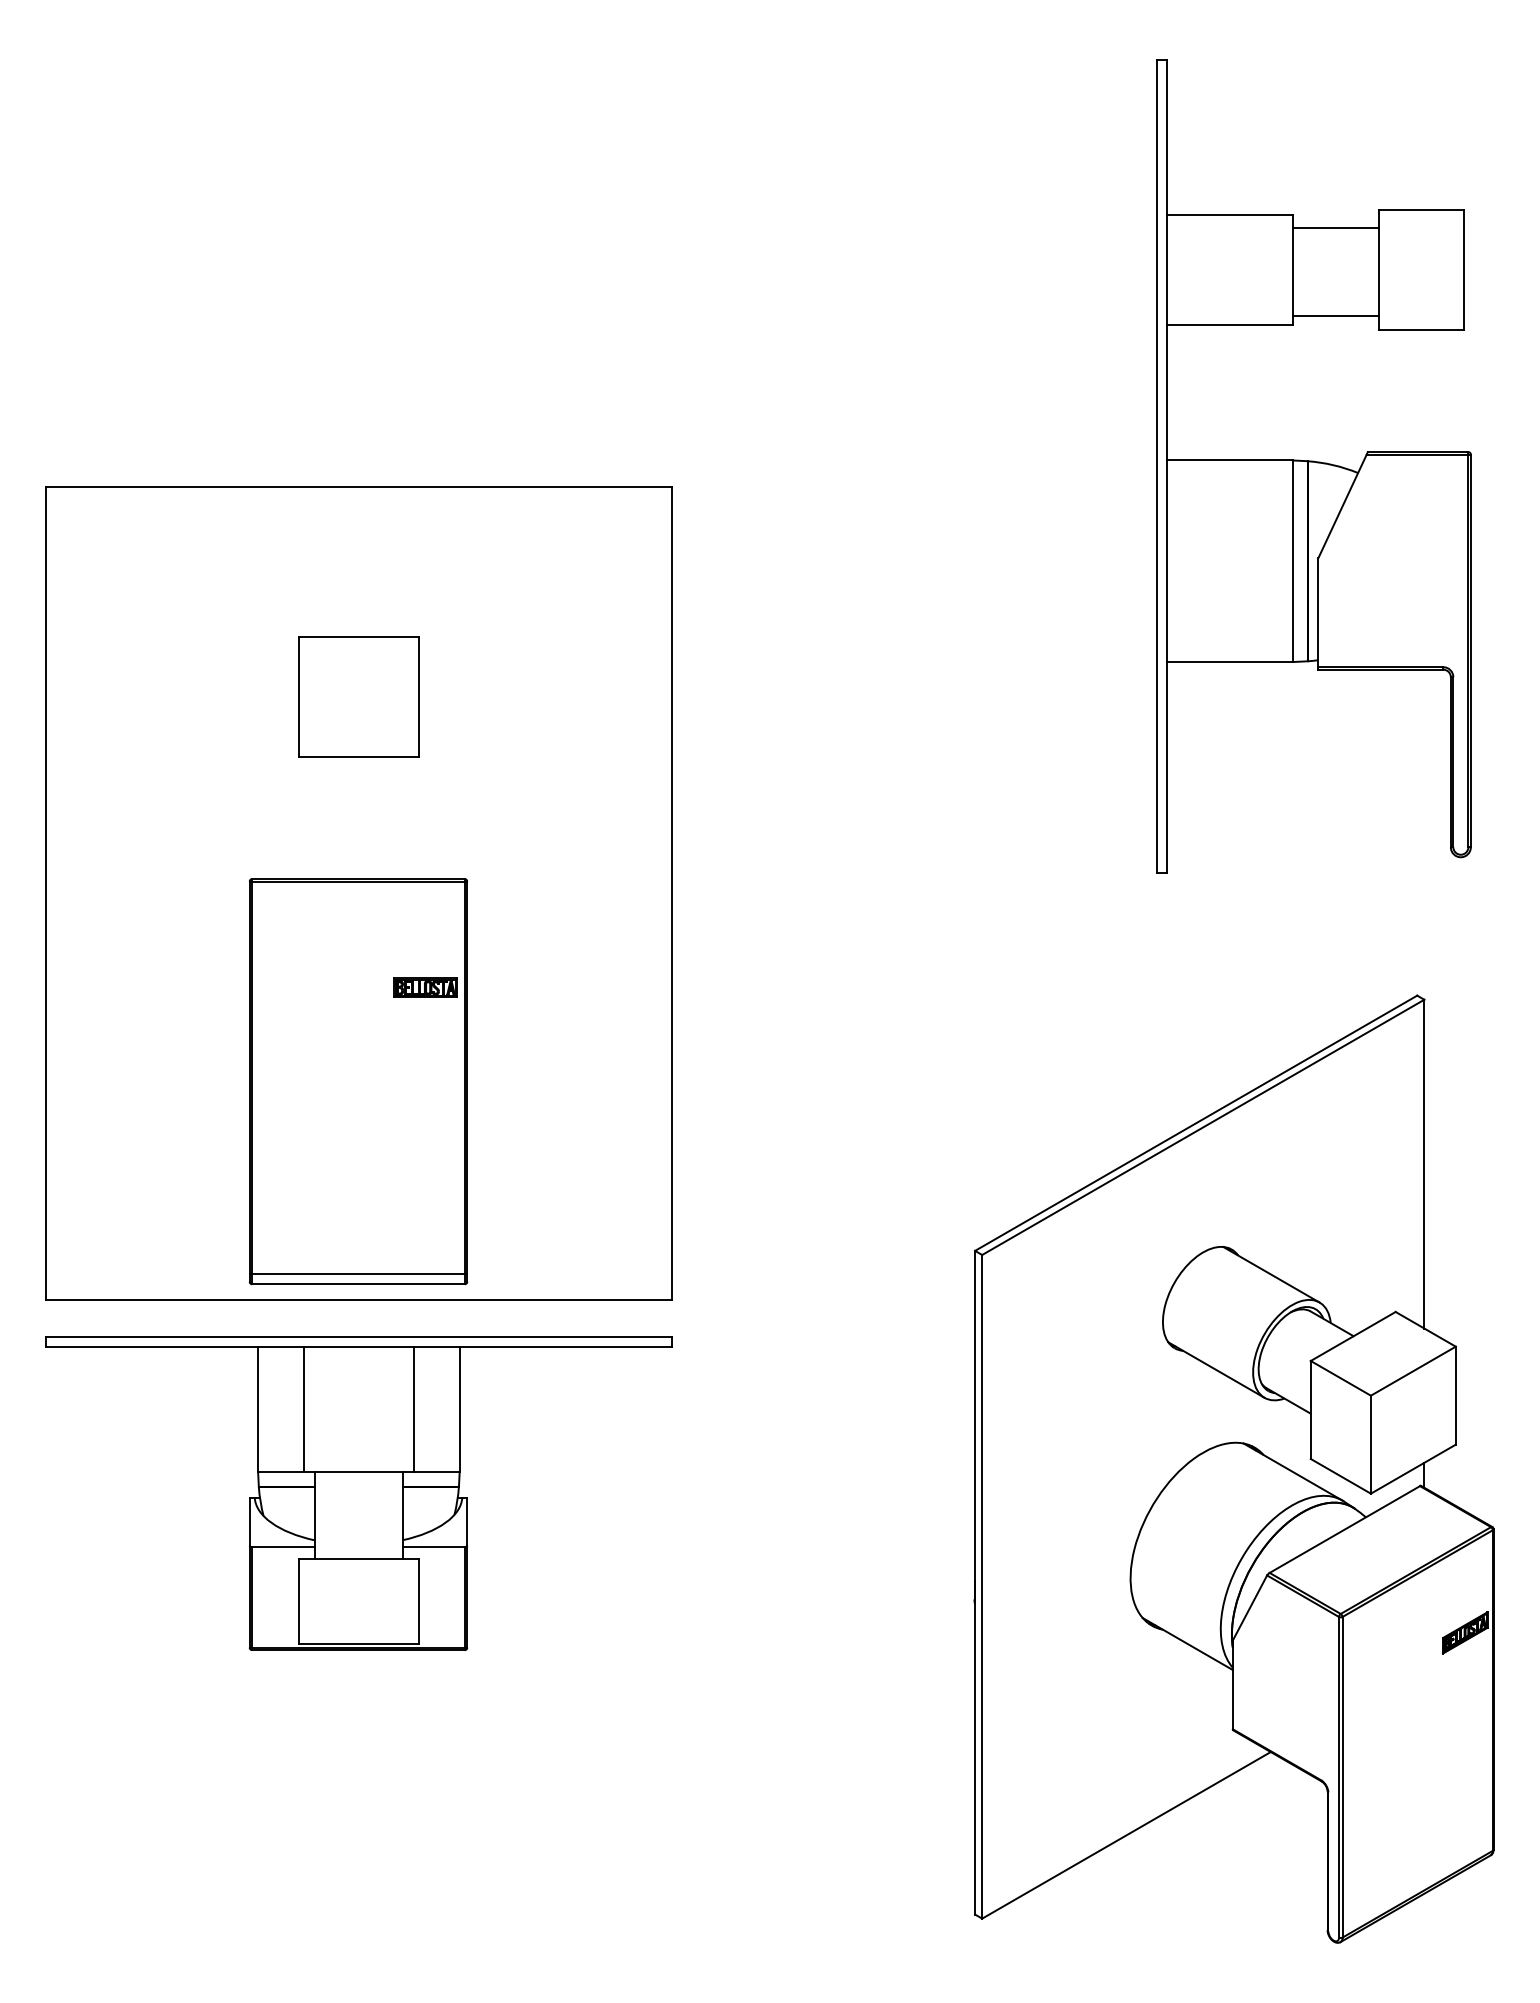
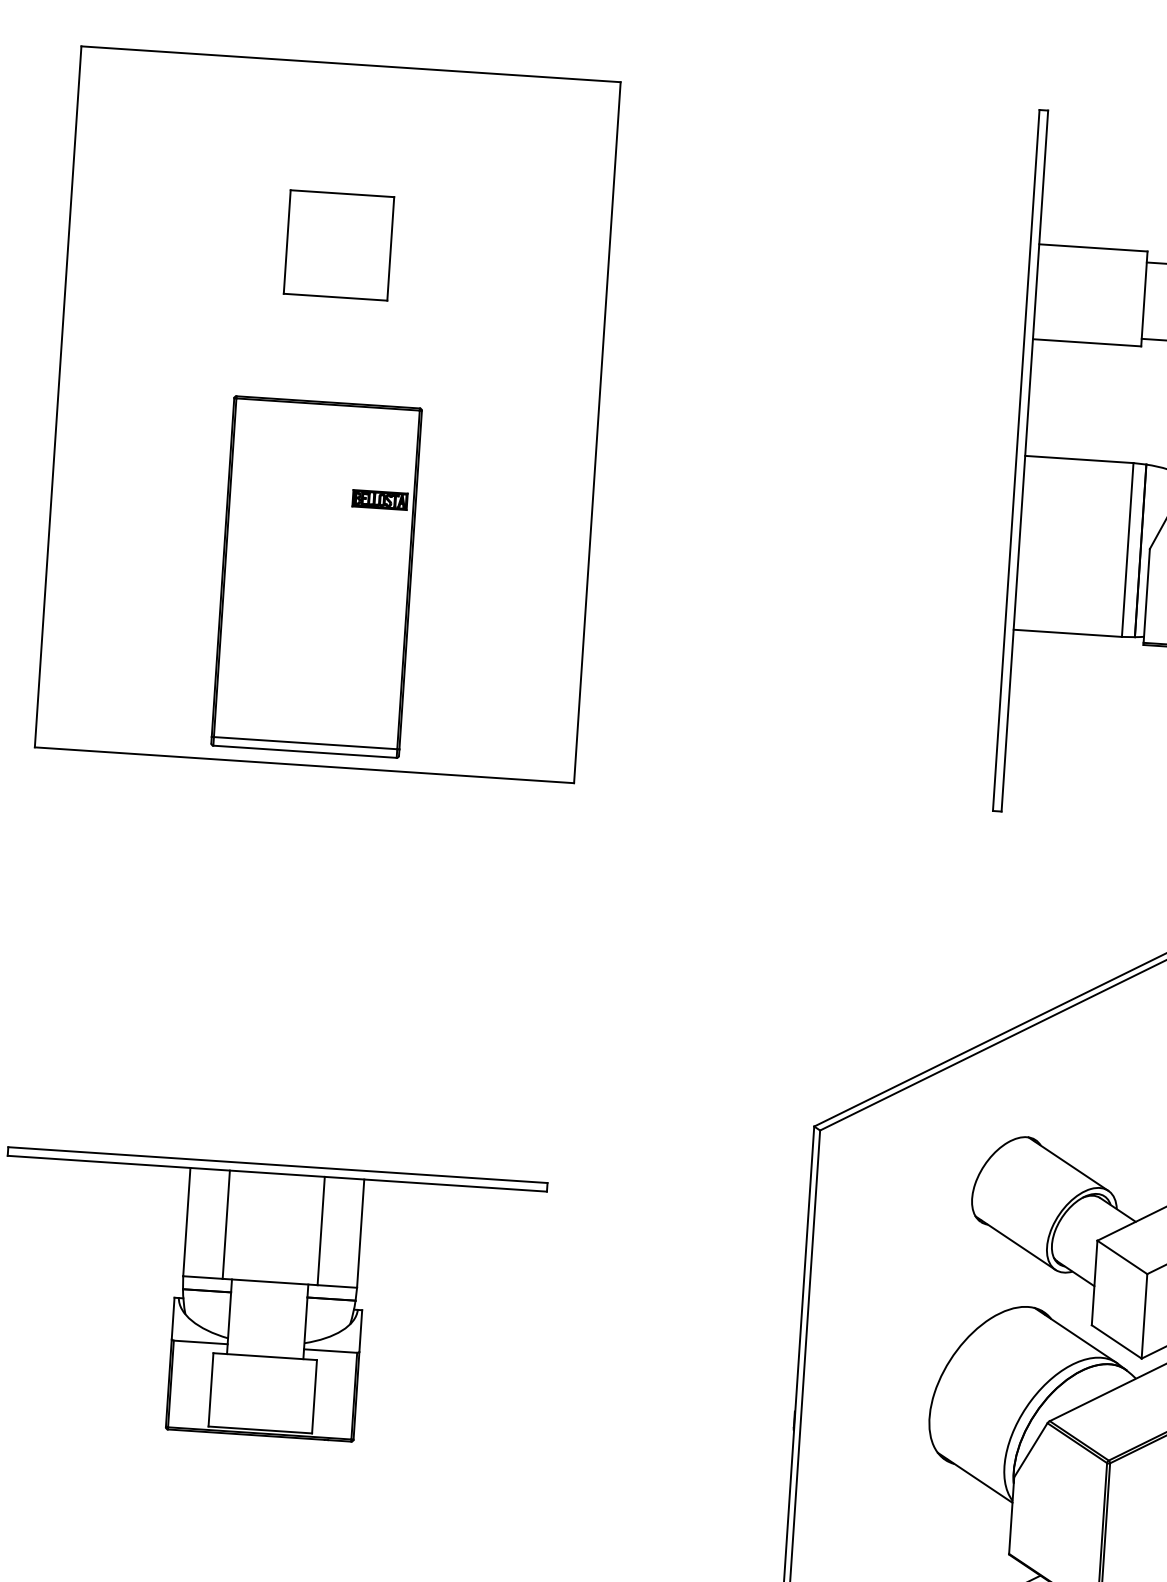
part: (358, 893) -> (327, 414), moved

